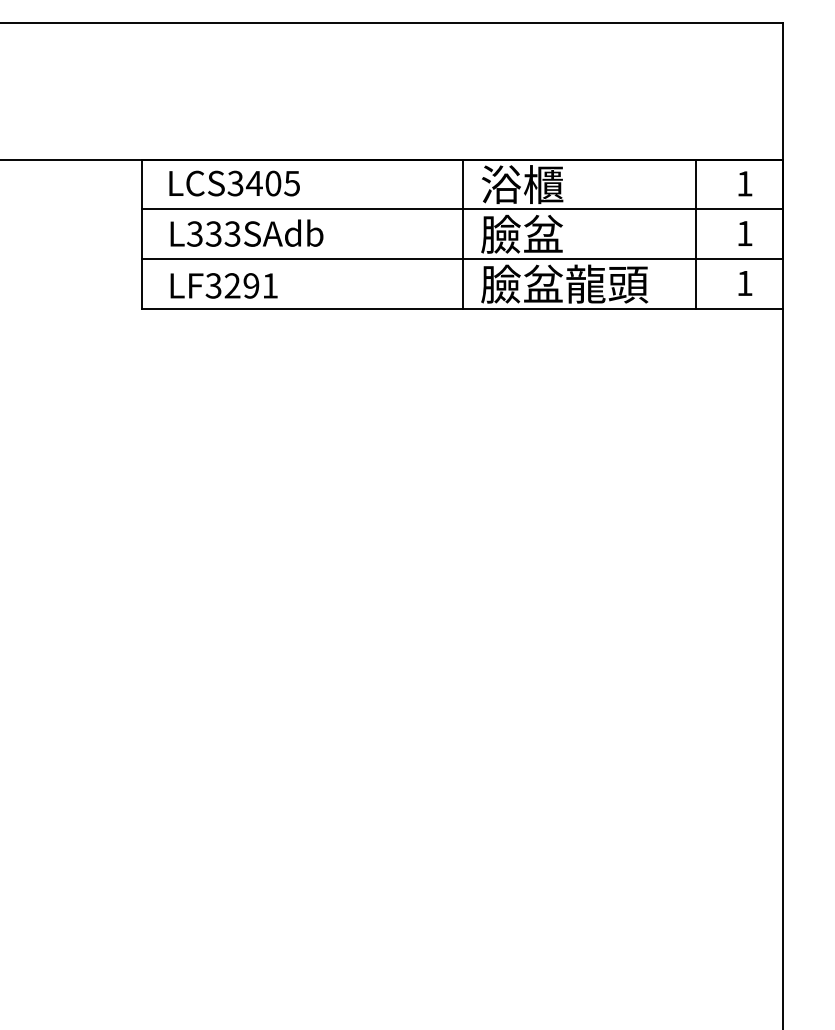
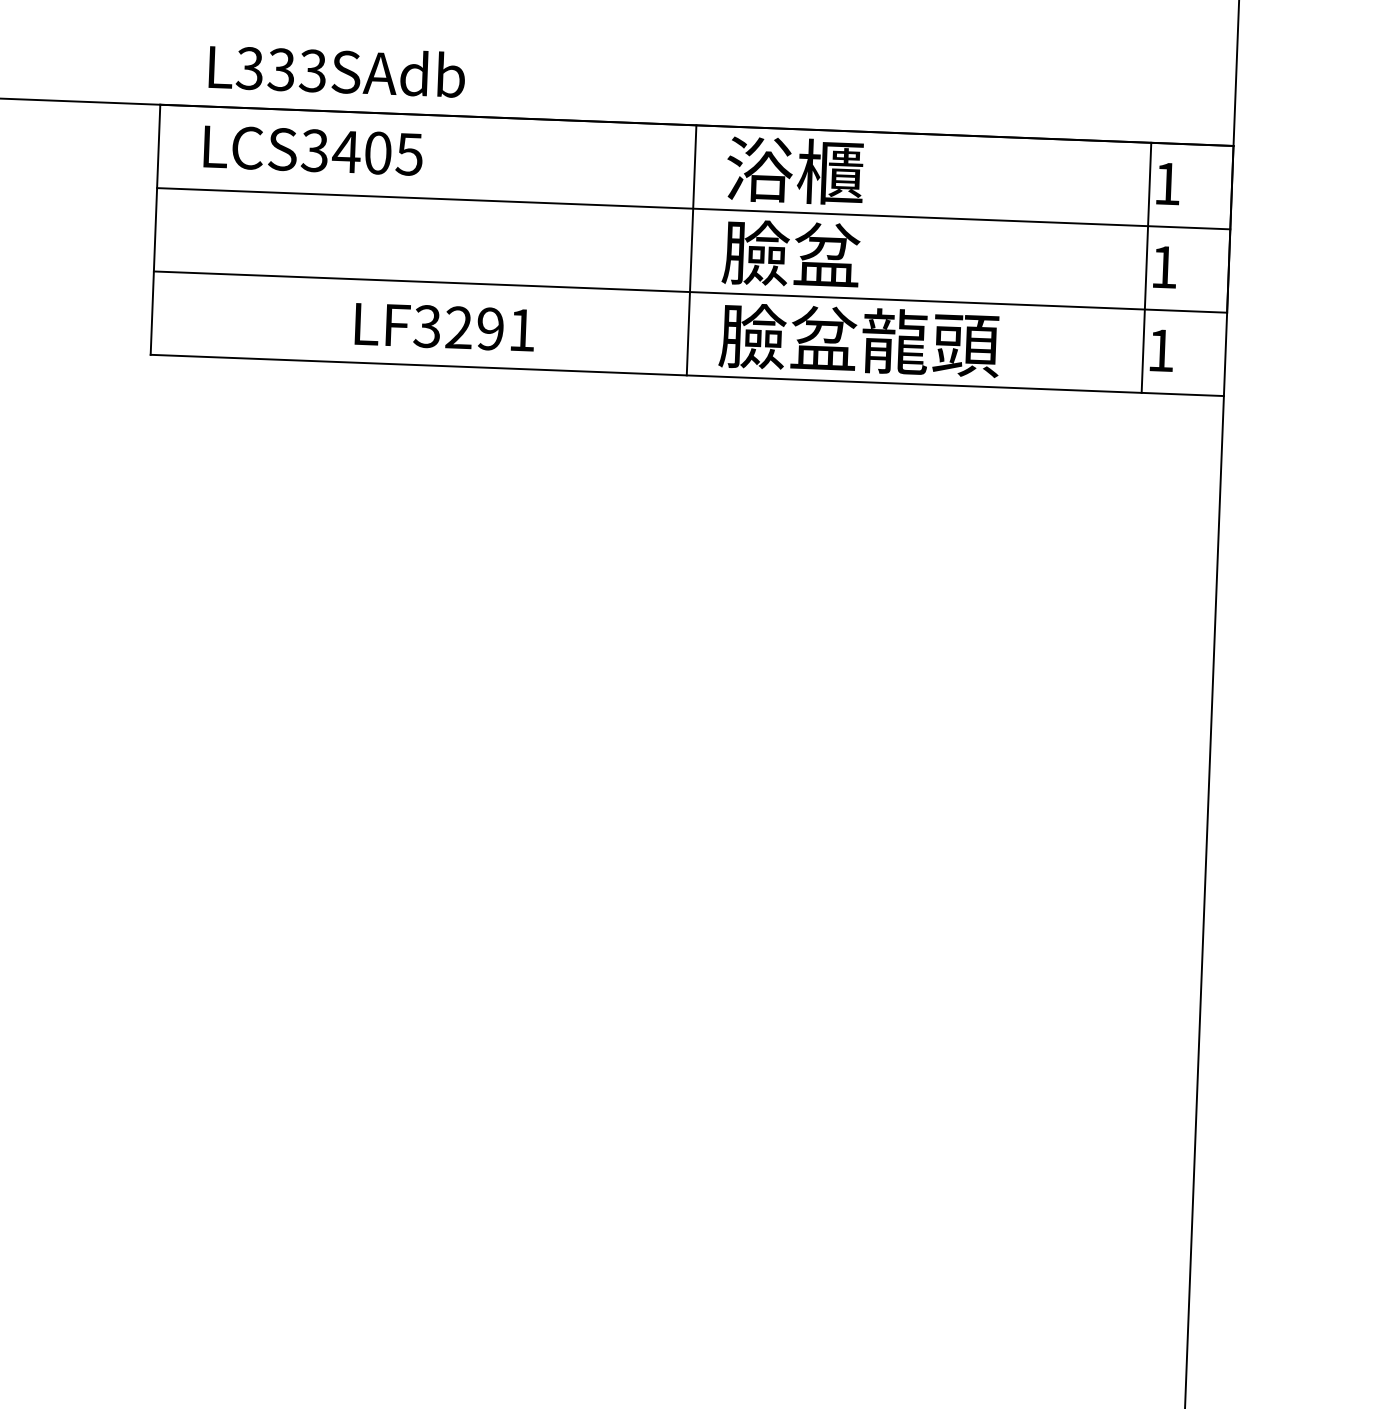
text: (246, 232) -> (336, 69), moved
line: (696, 234) -> (1146, 268), moved
text: (223, 285) -> (443, 326), moved

